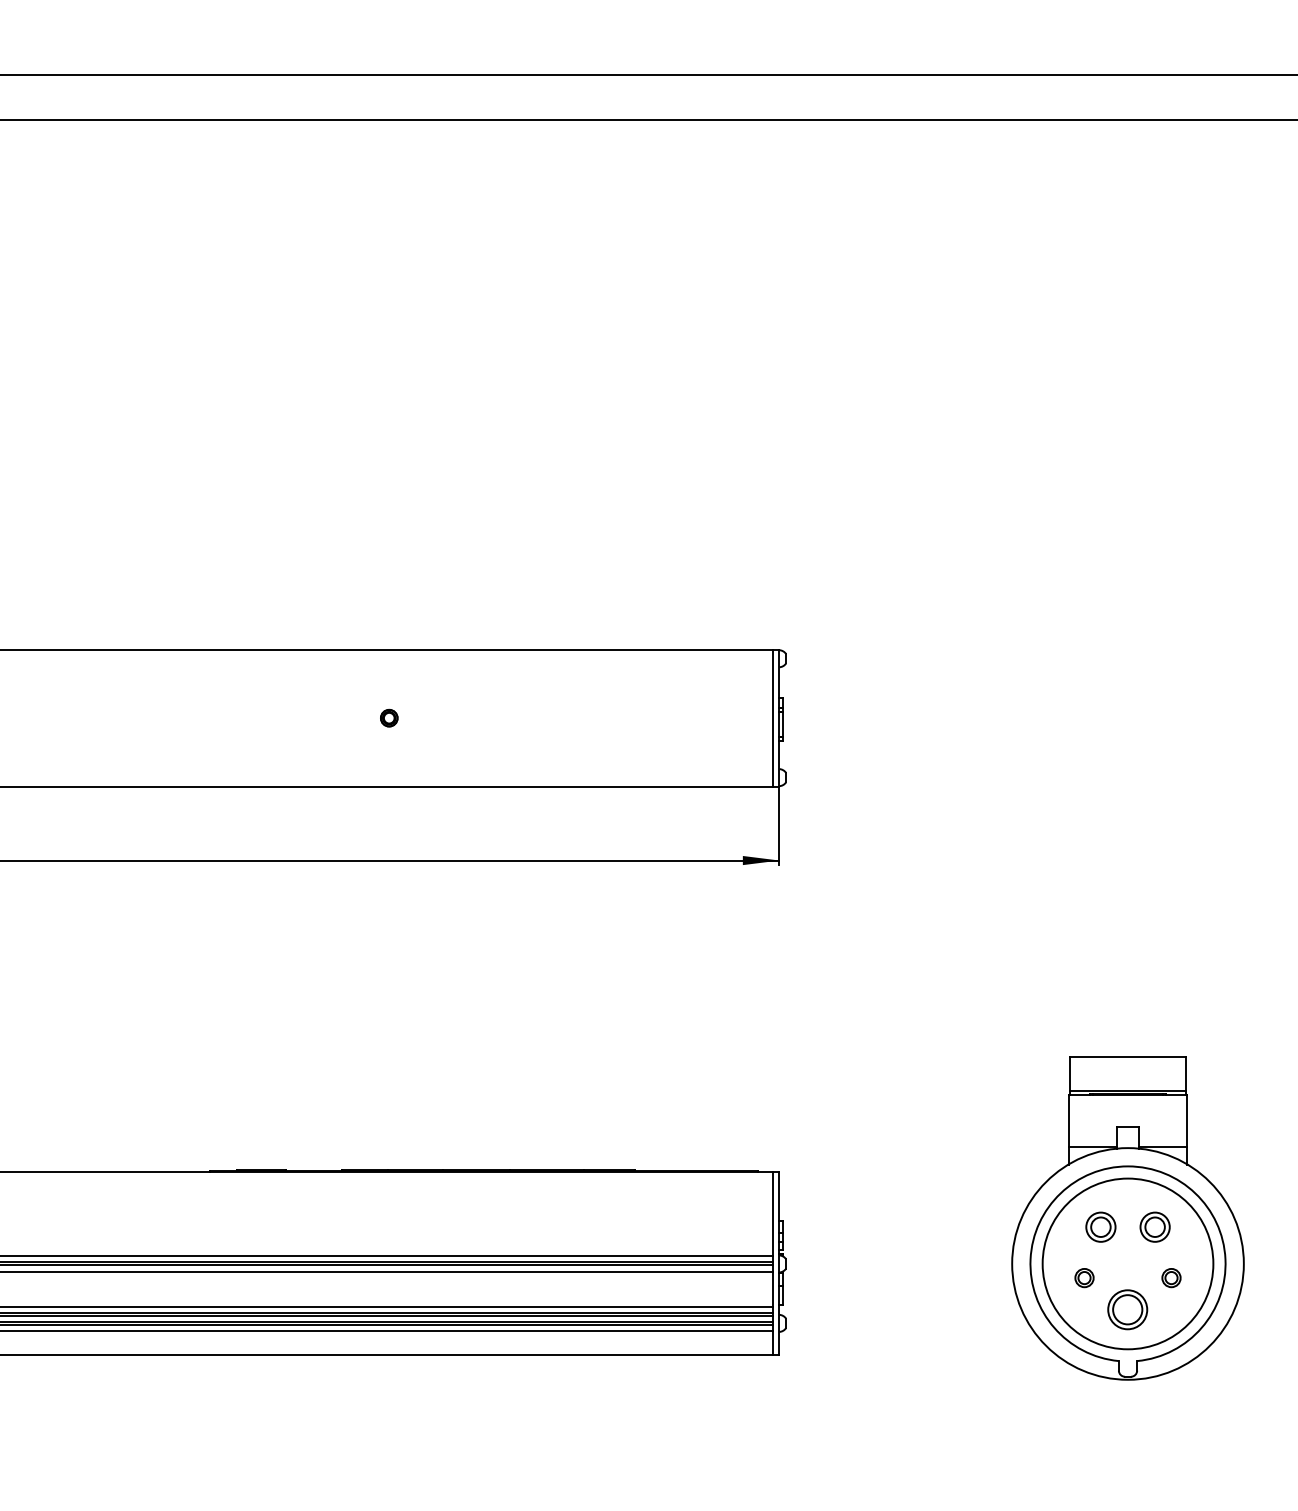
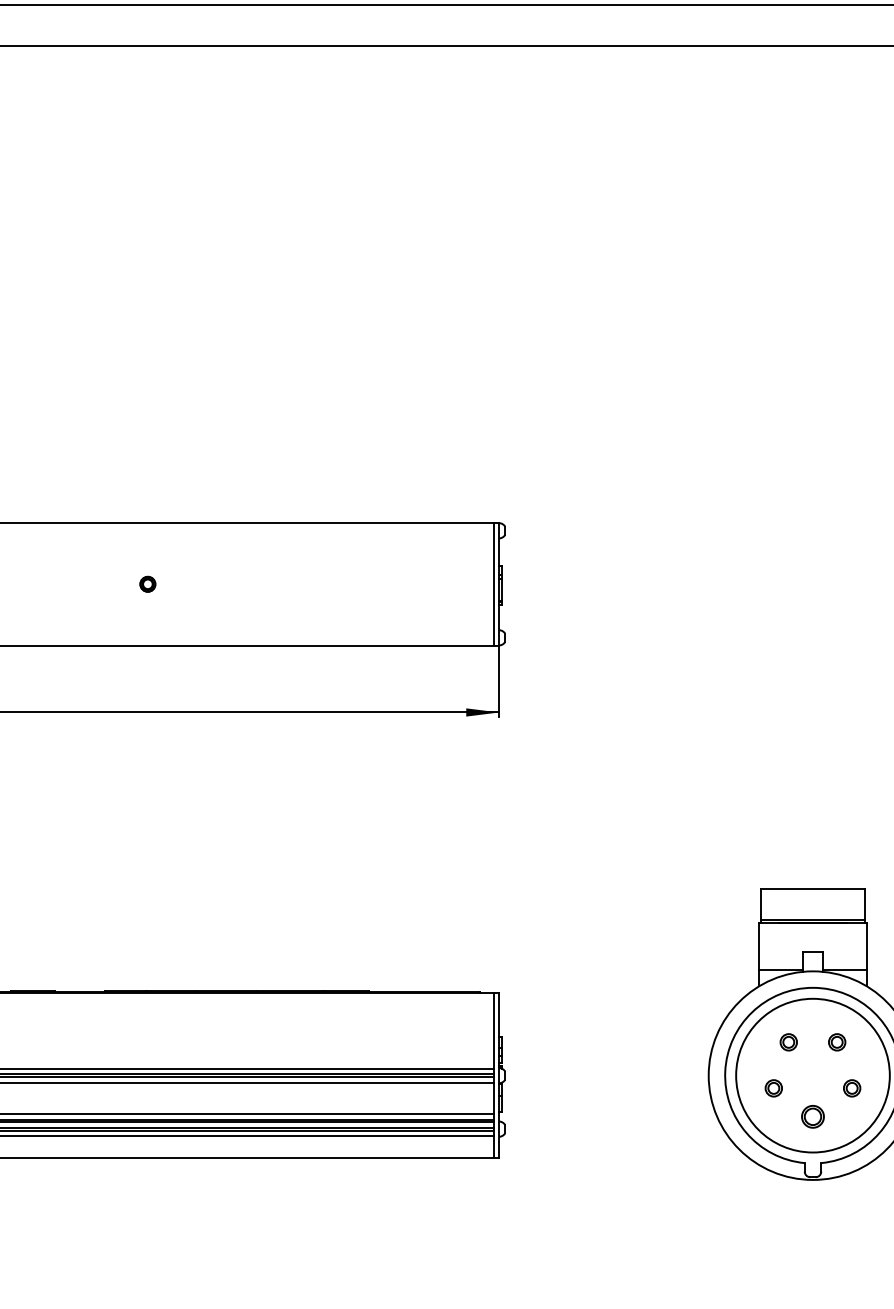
part: (1101, 1226) -> (789, 1041), size x0.62
part: (1154, 1226) -> (836, 1041), size x0.62
part: (1128, 1309) -> (813, 1116), size x0.62

